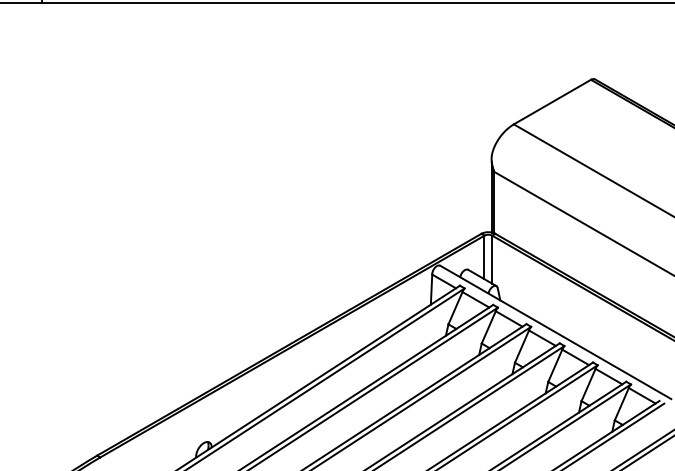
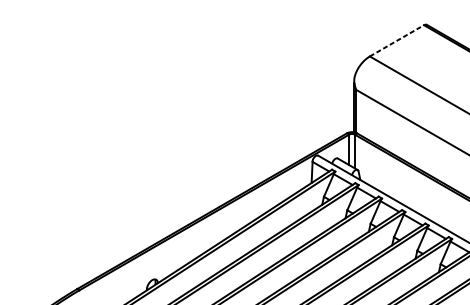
line: (552, 102) -> (396, 41), solid -> dashed

